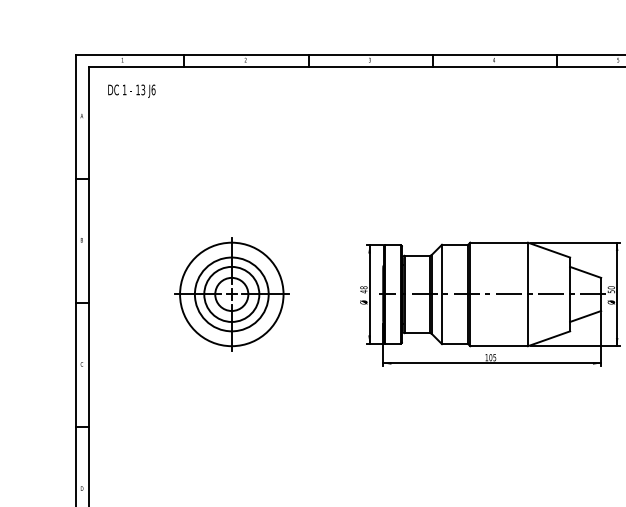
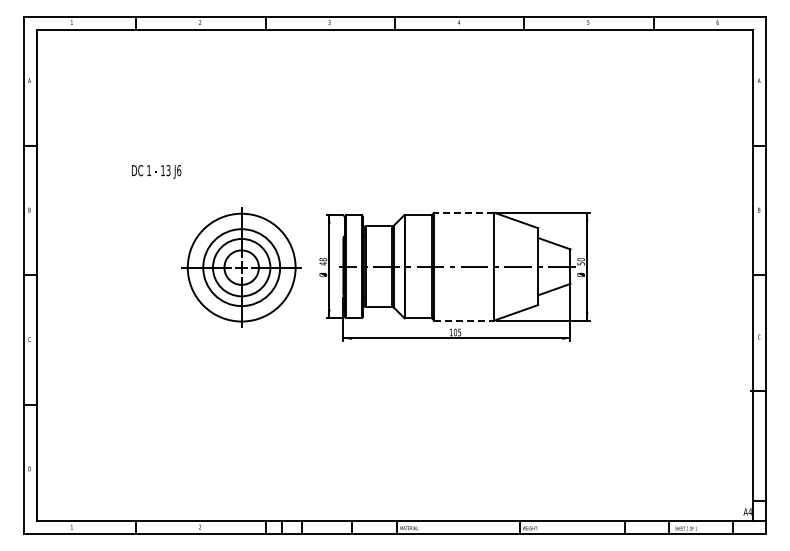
text: (131, 90) -> (156, 171), moved
line: (498, 242) -> (463, 212), solid -> dashed
part: (231, 294) -> (241, 267), moved
line: (499, 346) -> (464, 320), solid -> dashed

